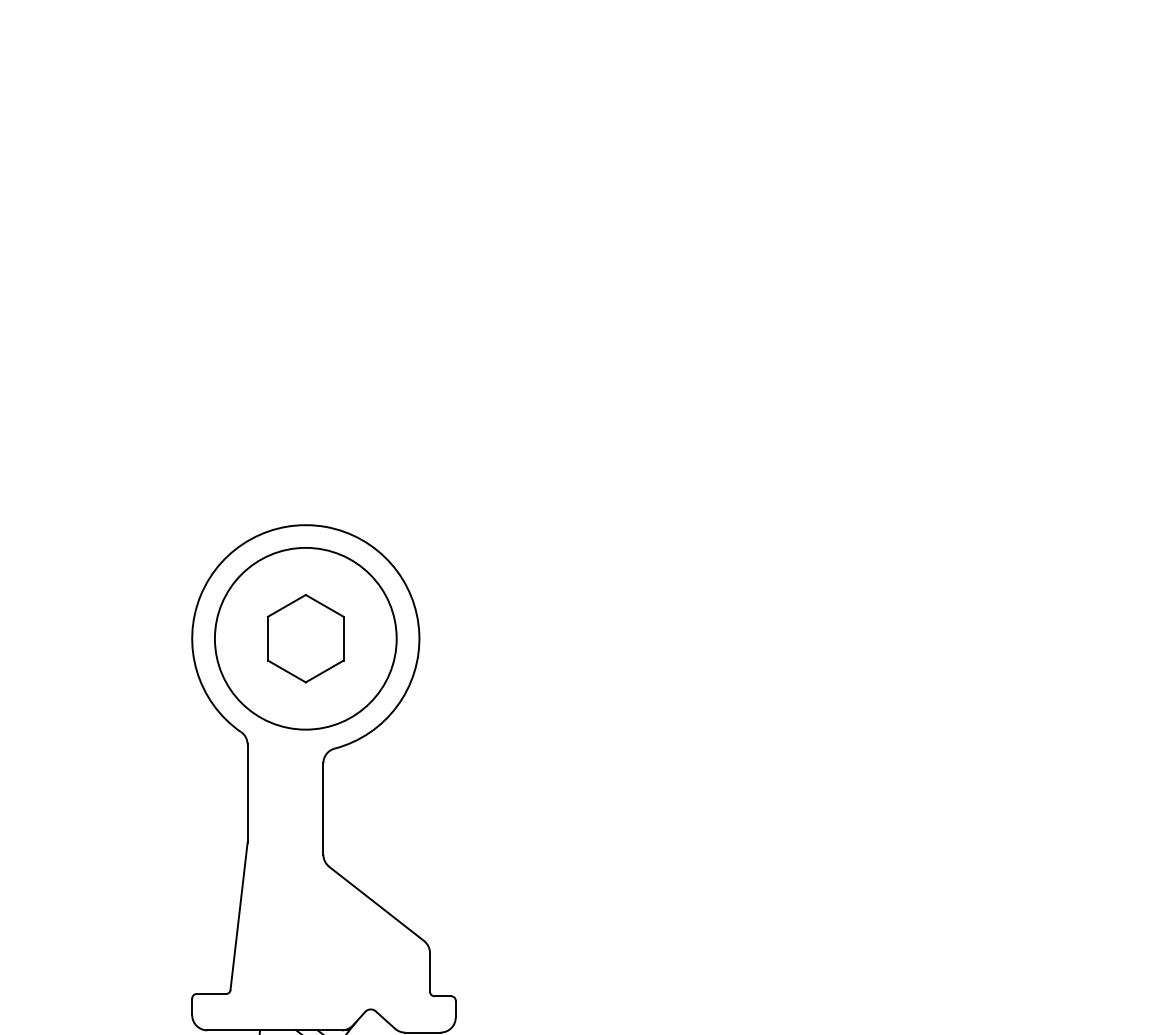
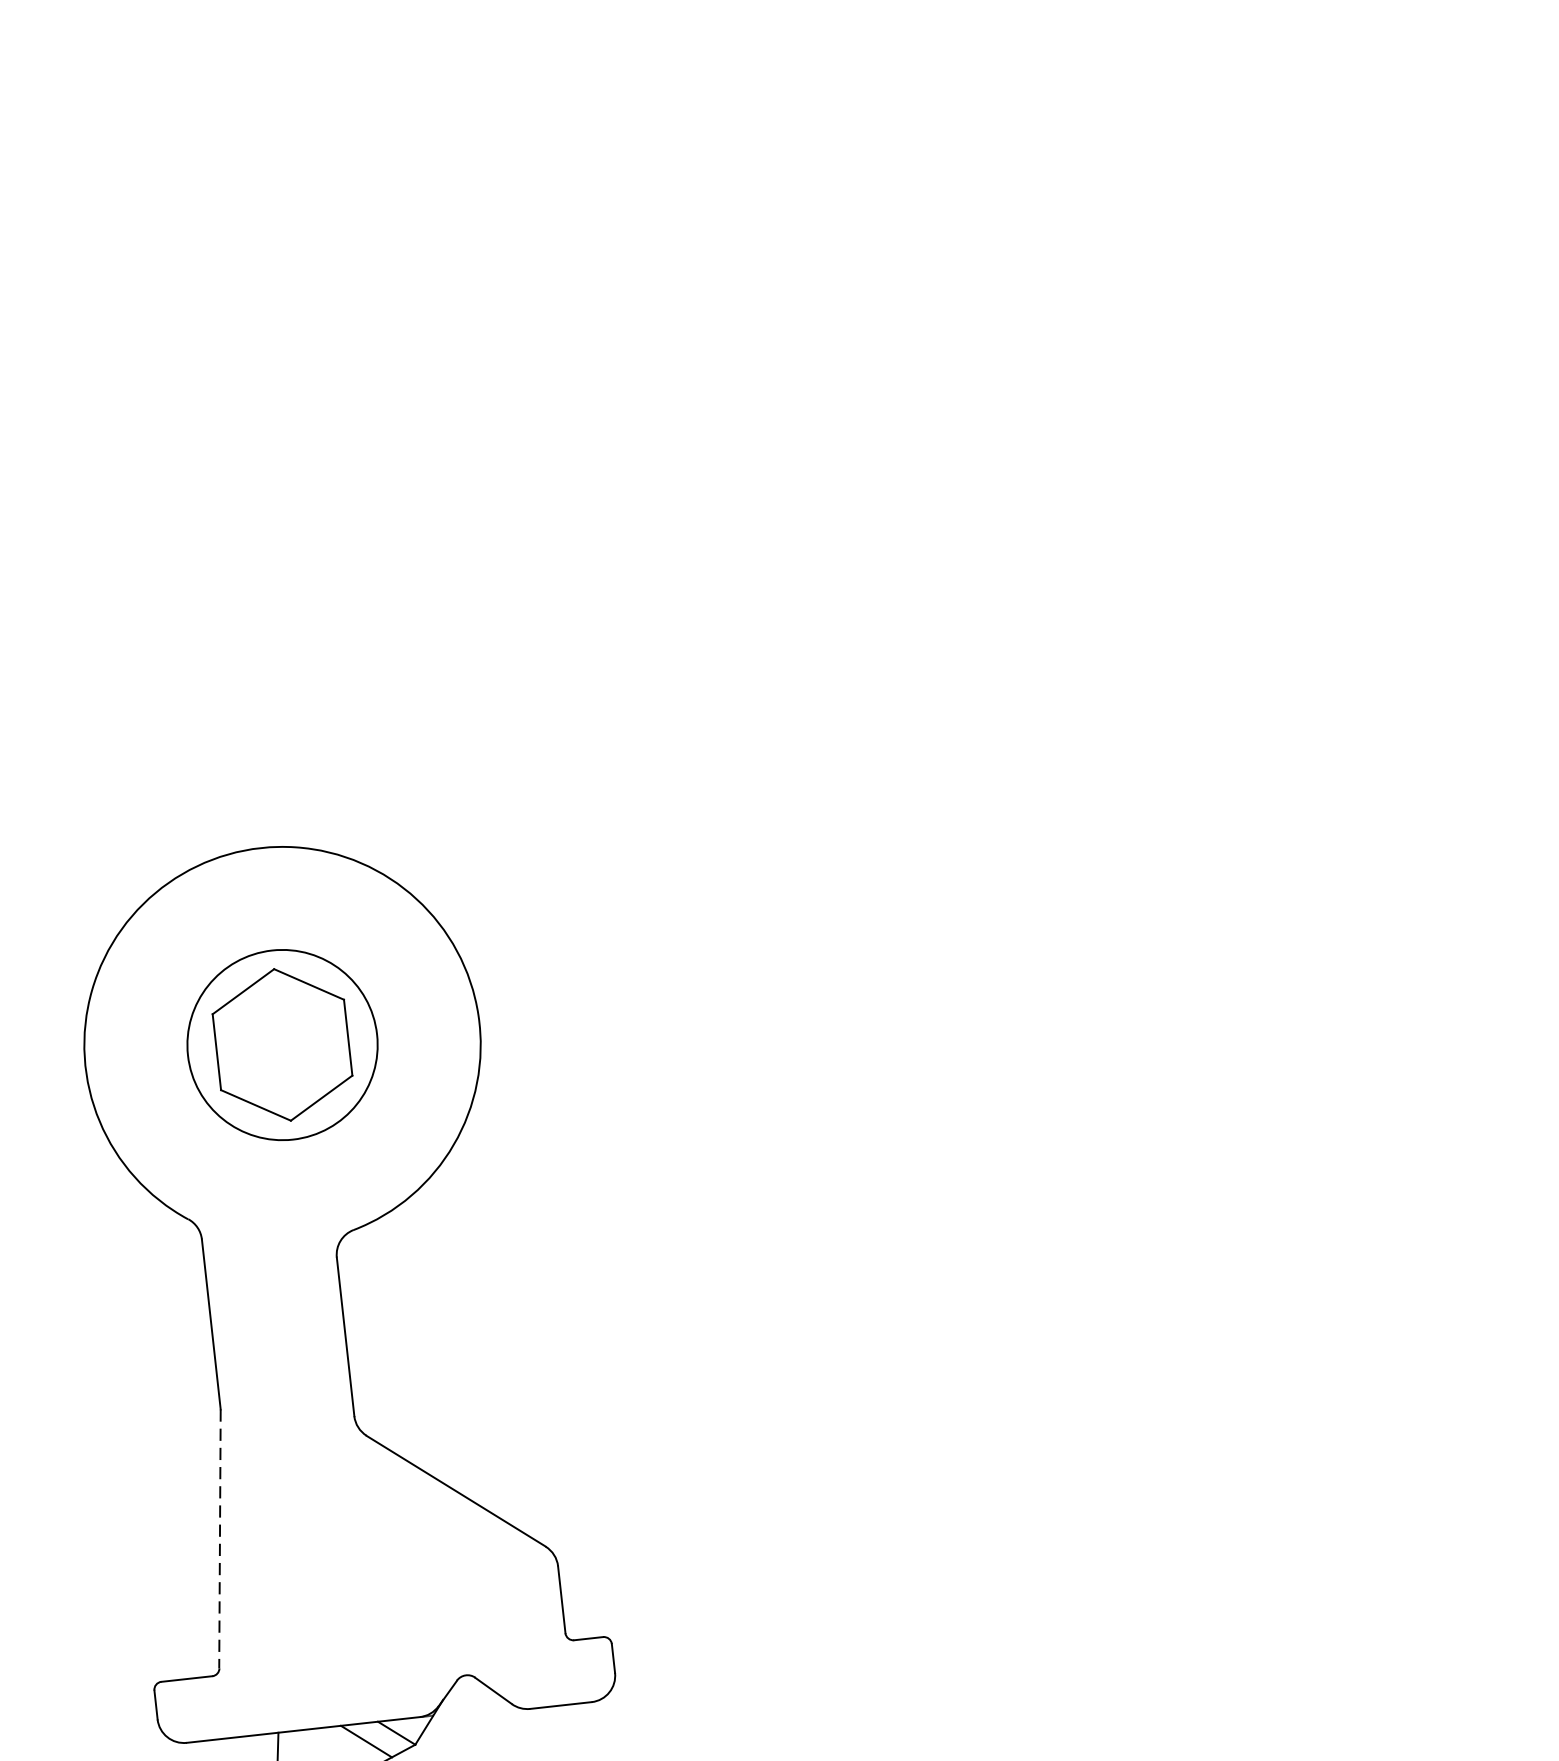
circle: (305, 638) -> (281, 1044), size x0.6
line: (239, 916) -> (220, 1539), solid -> dashed

